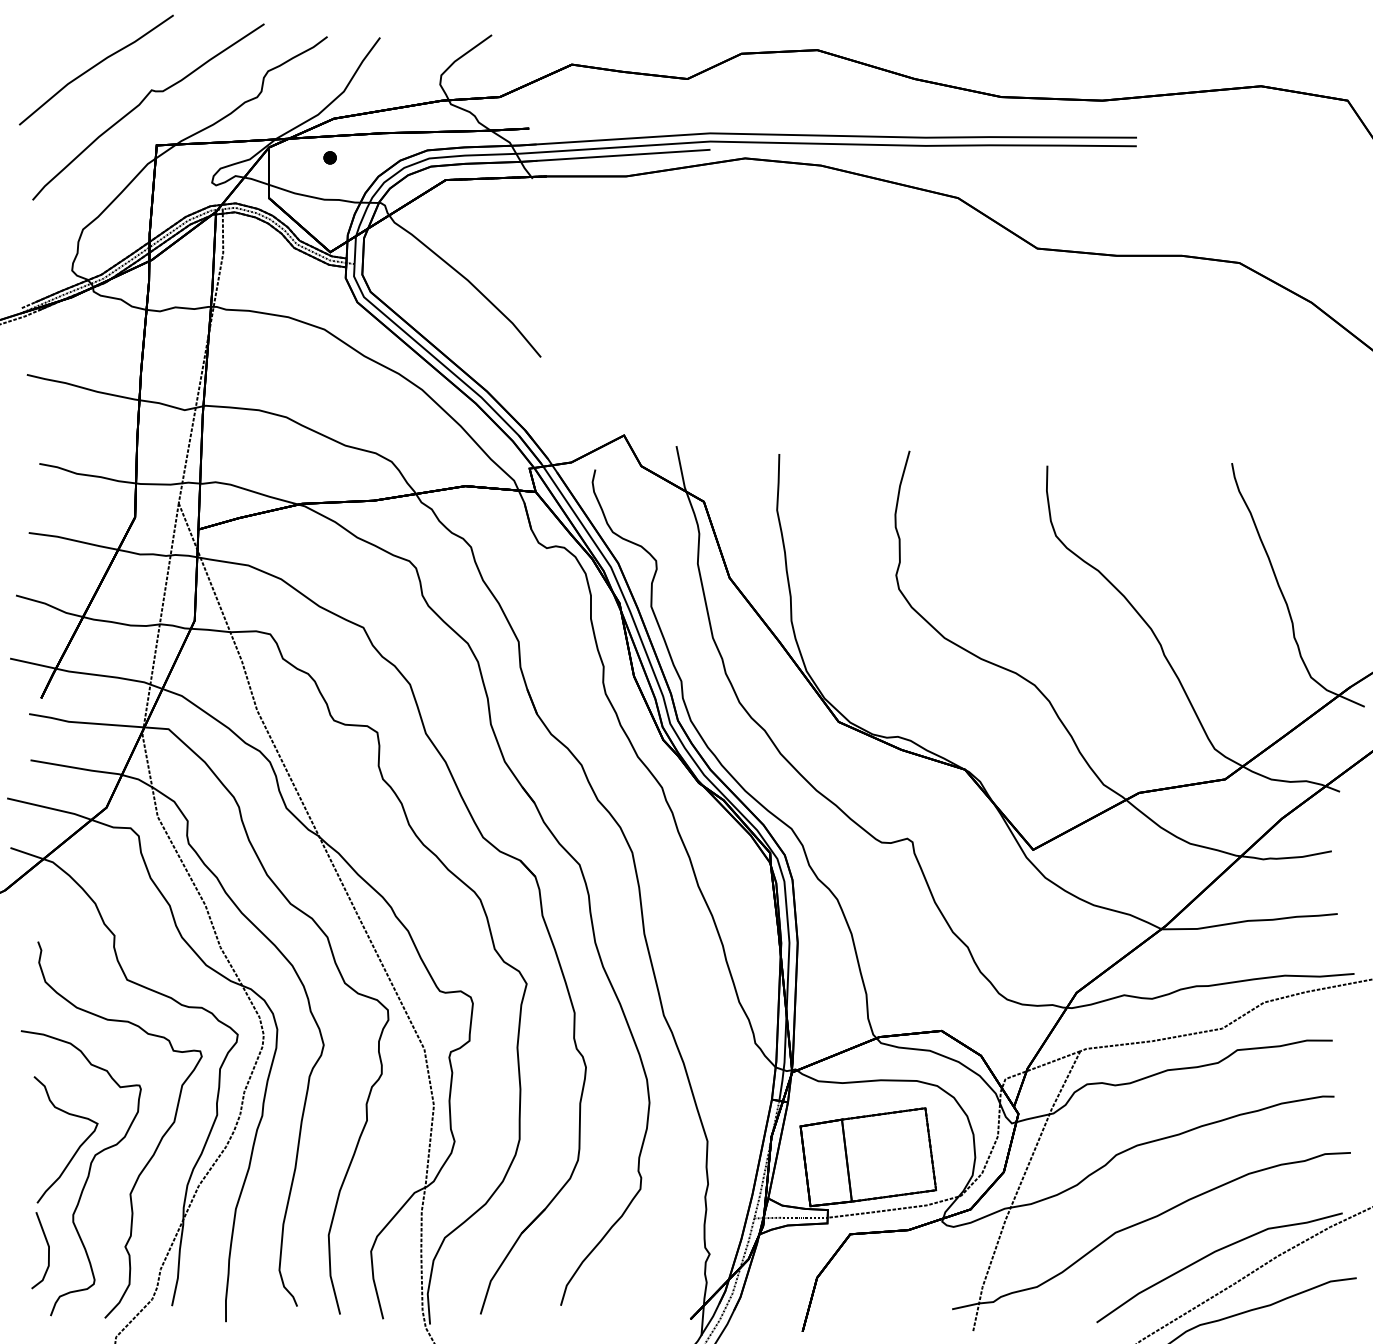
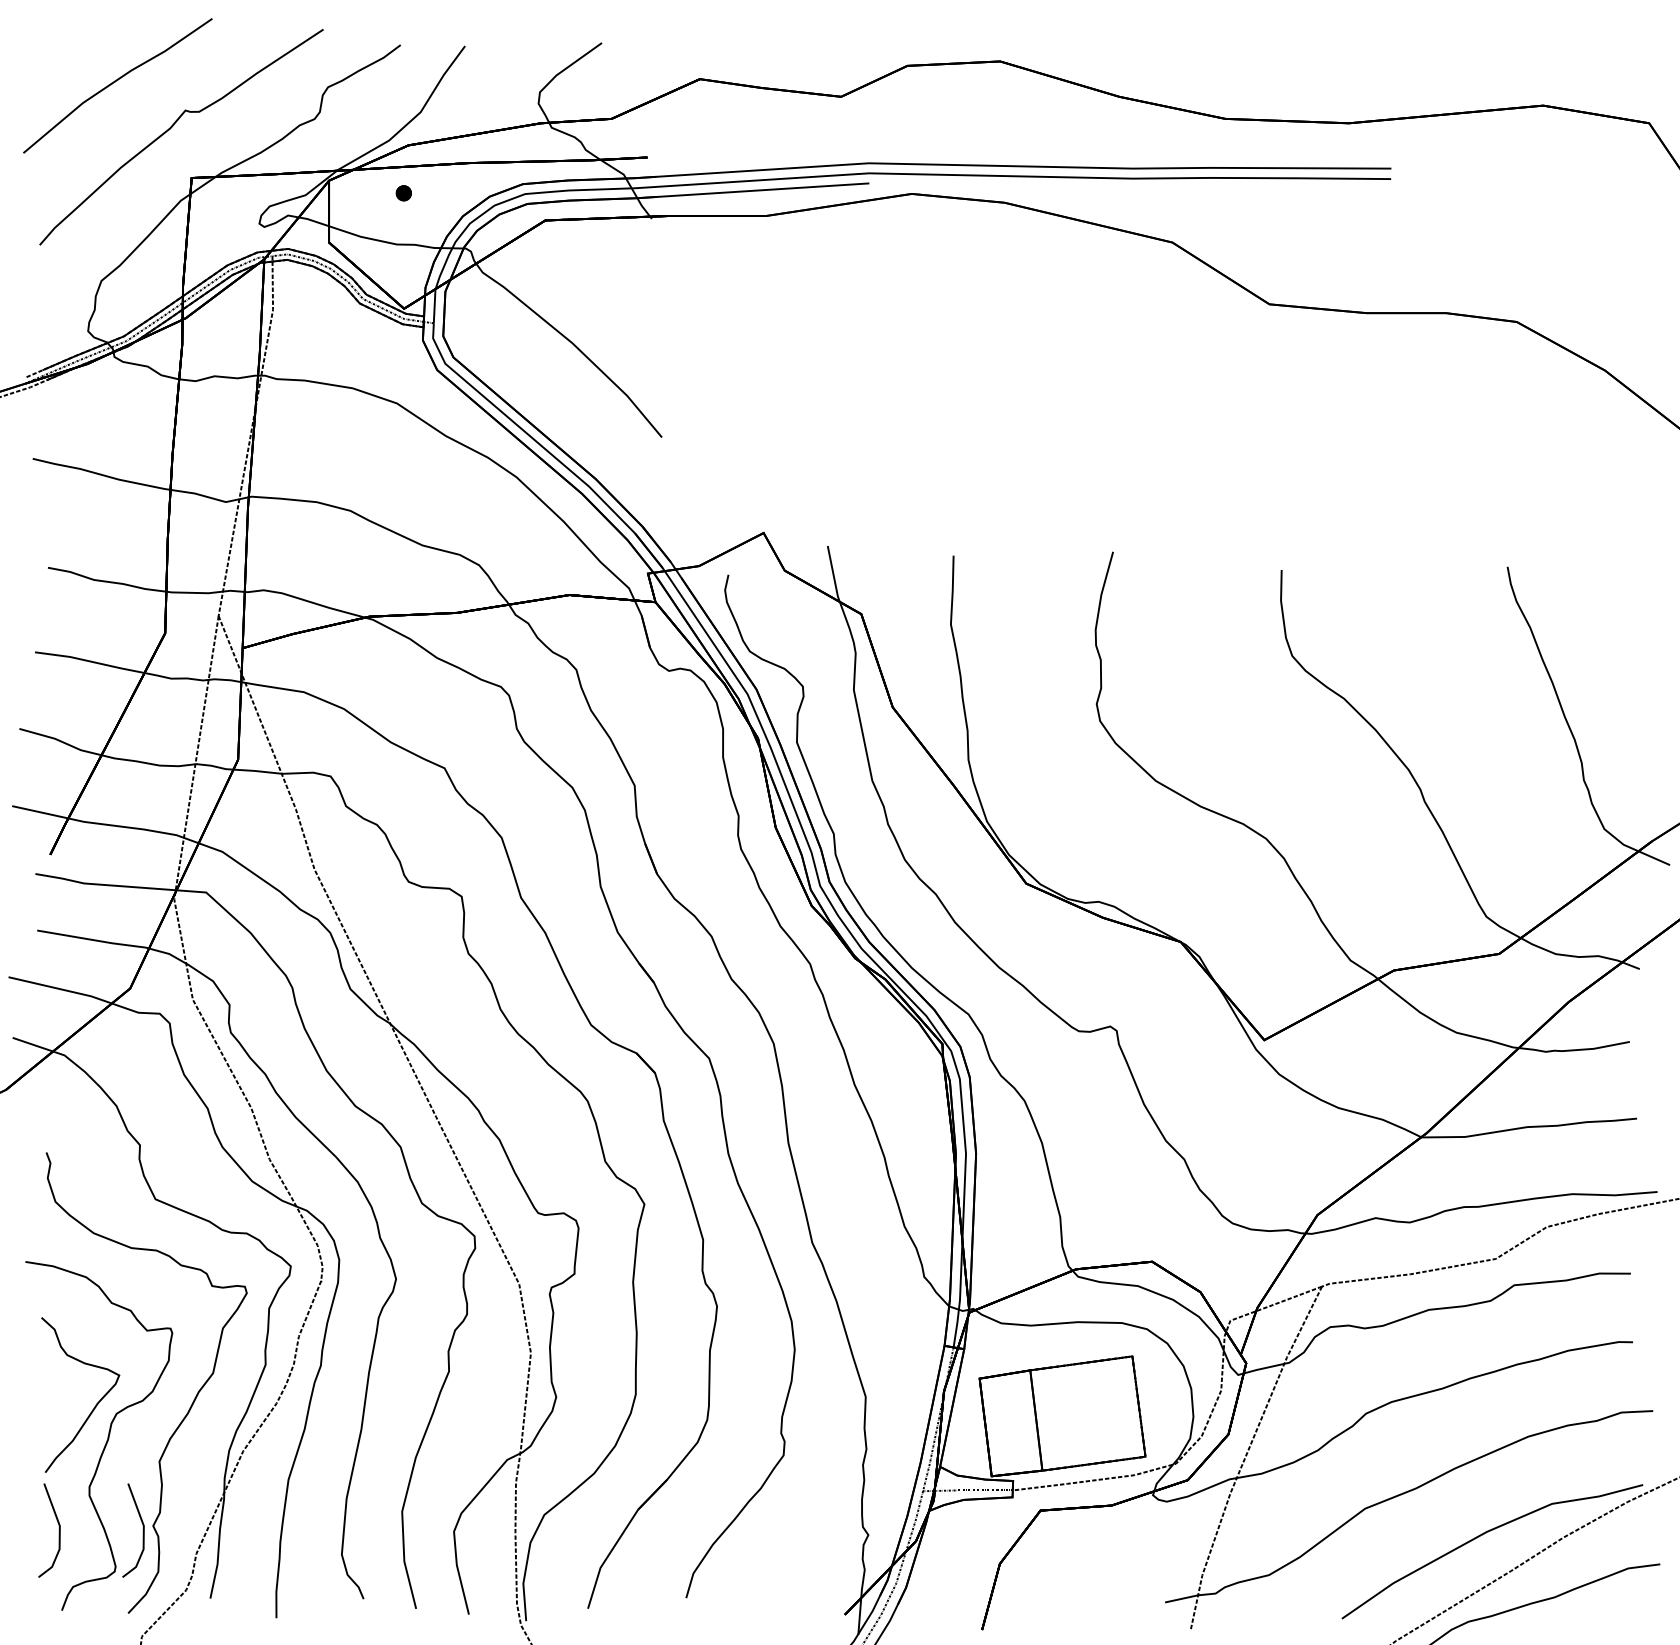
line: (116, 1250) -> (142, 1530), added

